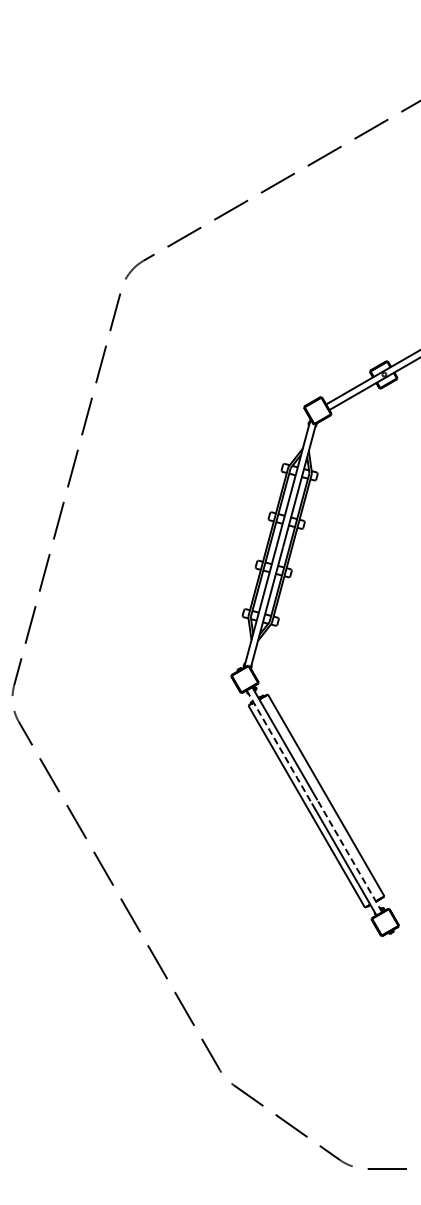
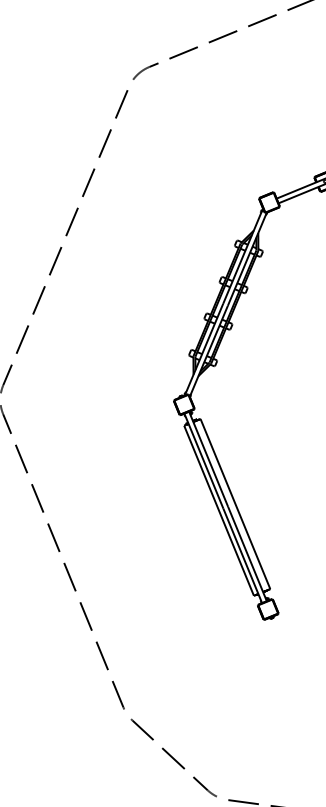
line: (279, 747) -> (204, 461), dashed -> solid
line: (349, 856) -> (247, 554), dashed -> solid

